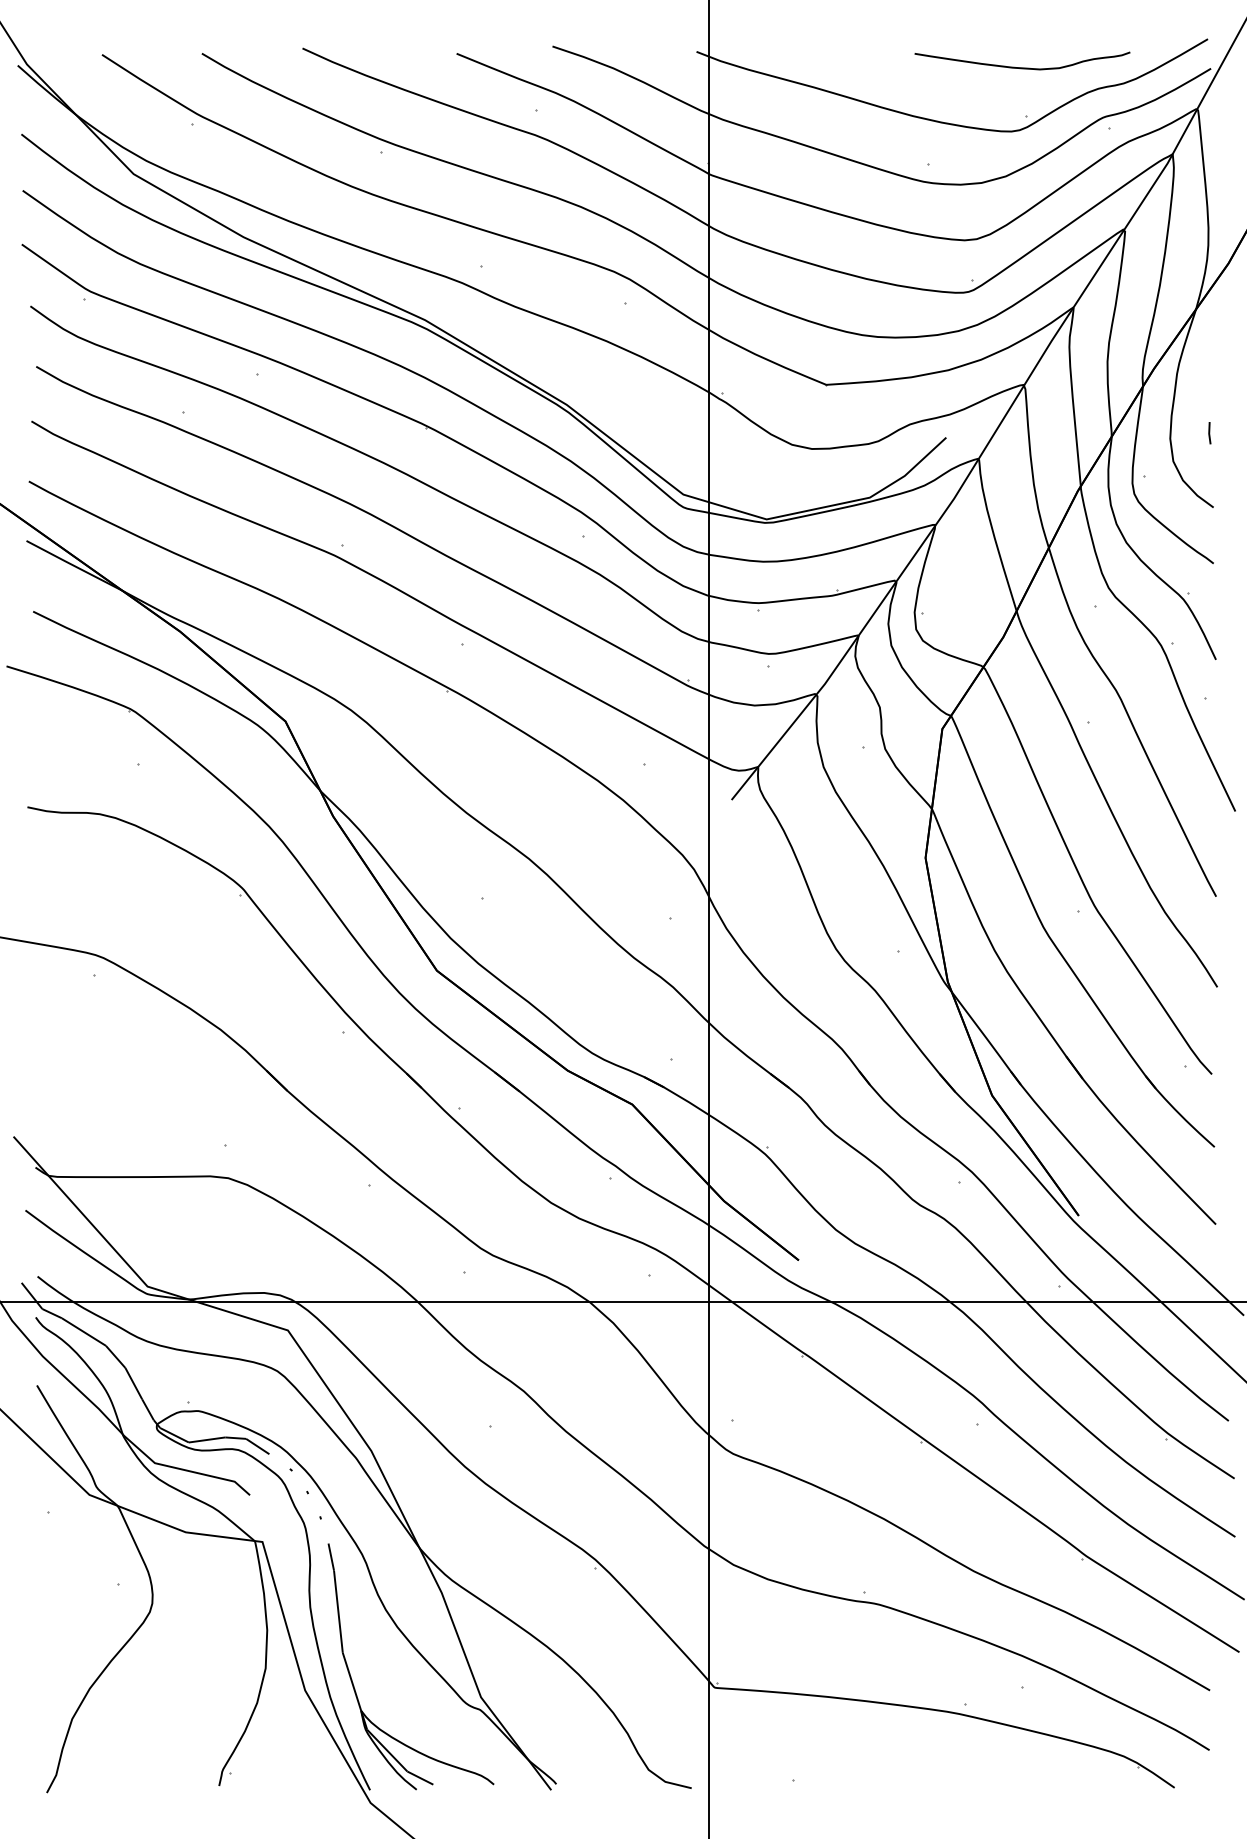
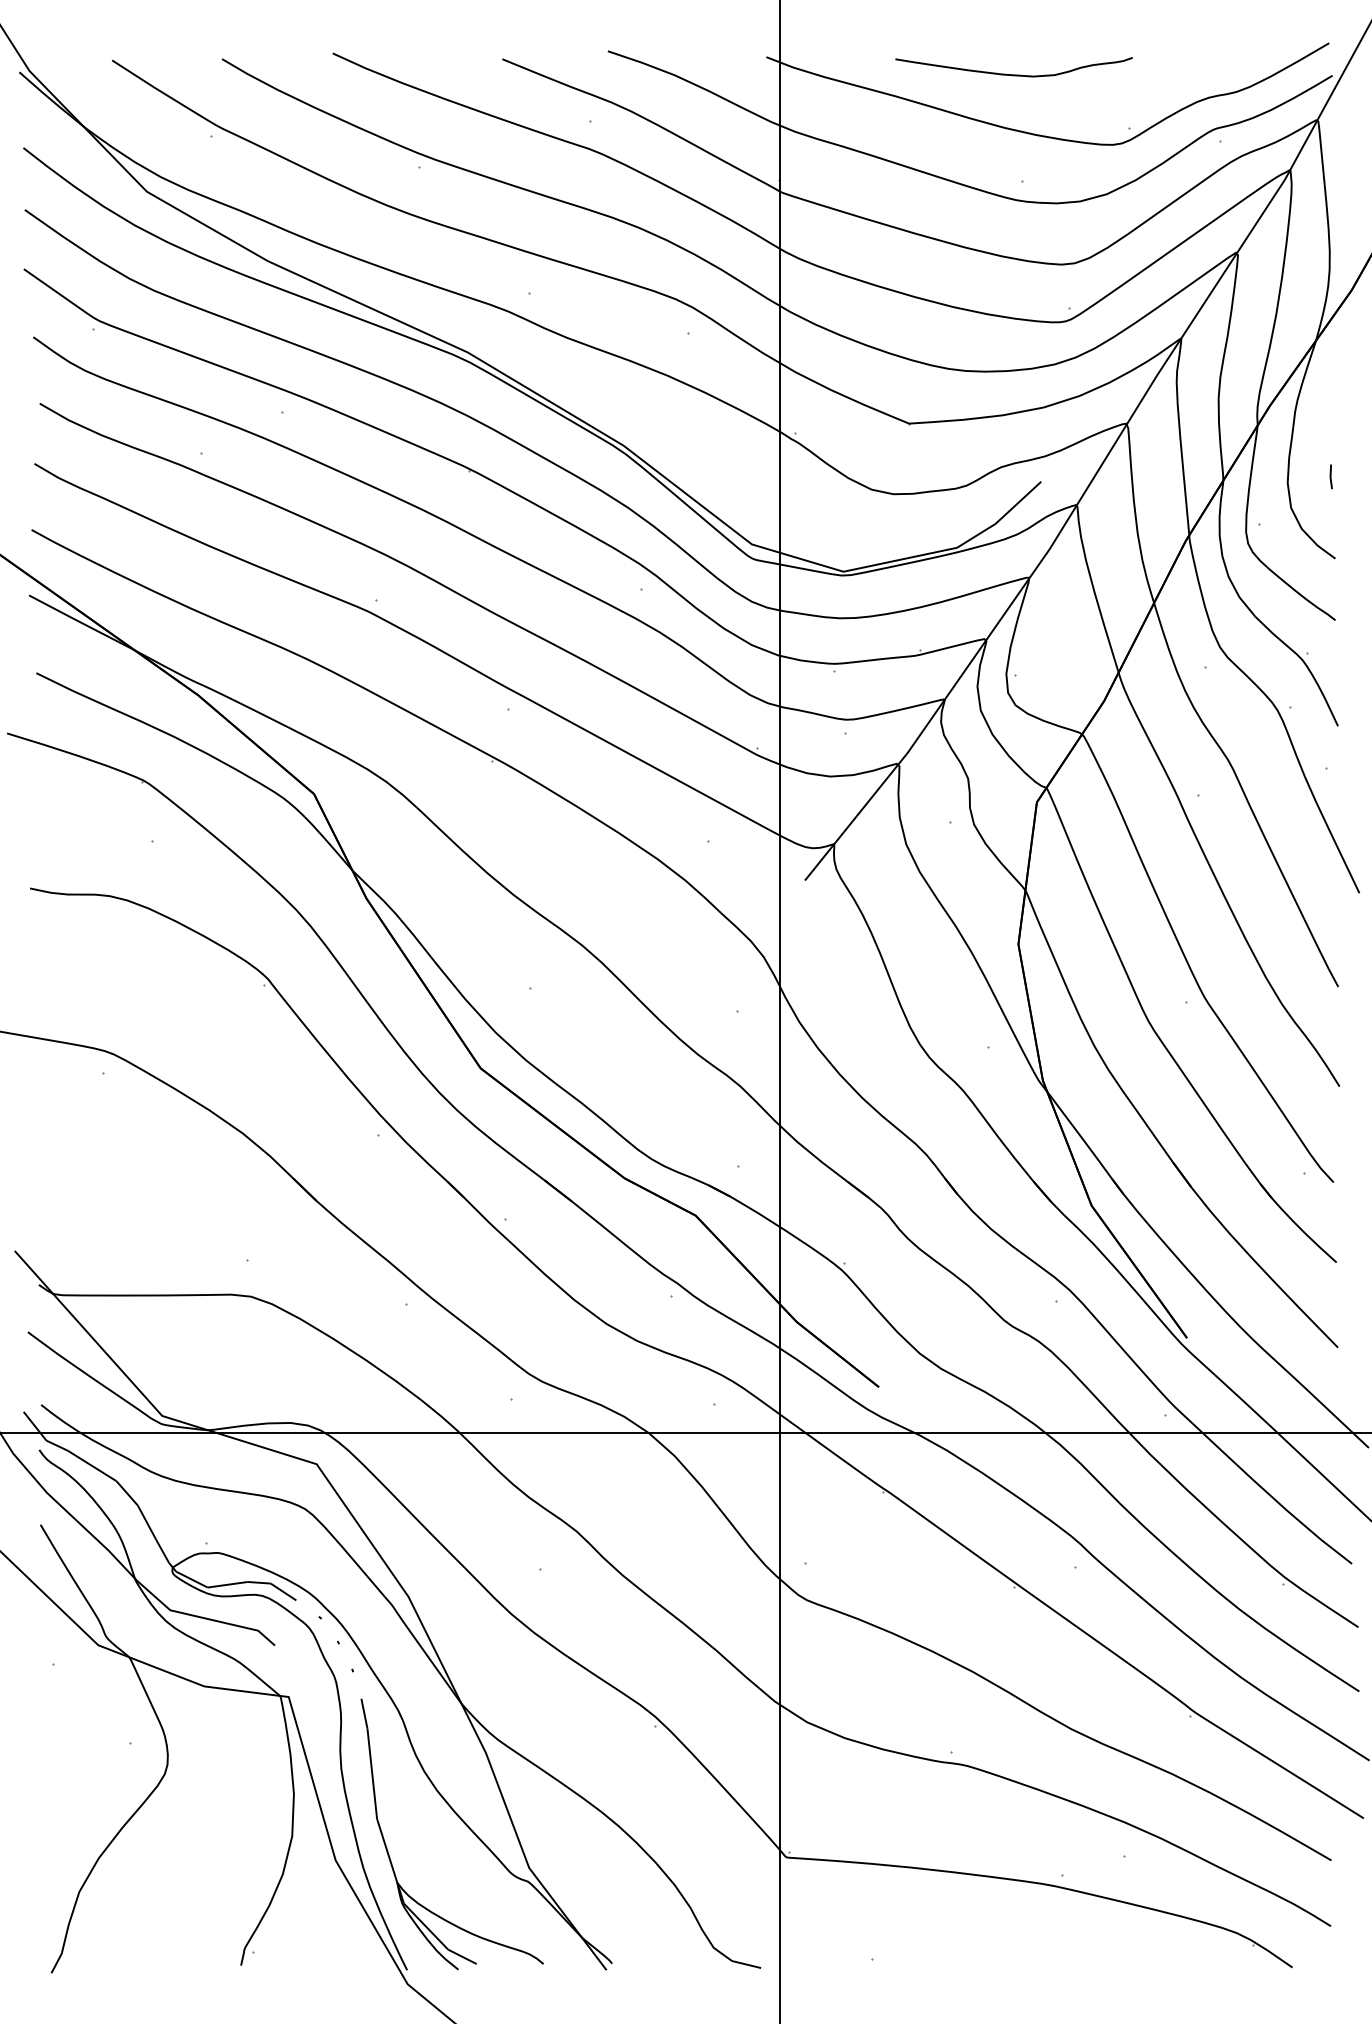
curve: (1021, 67) -> (1013, 74), moved

